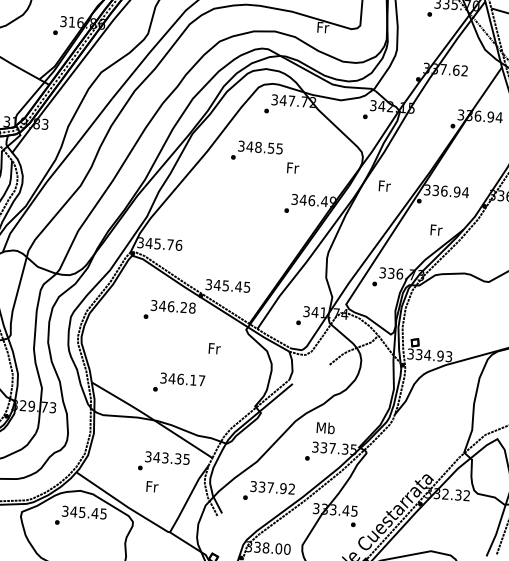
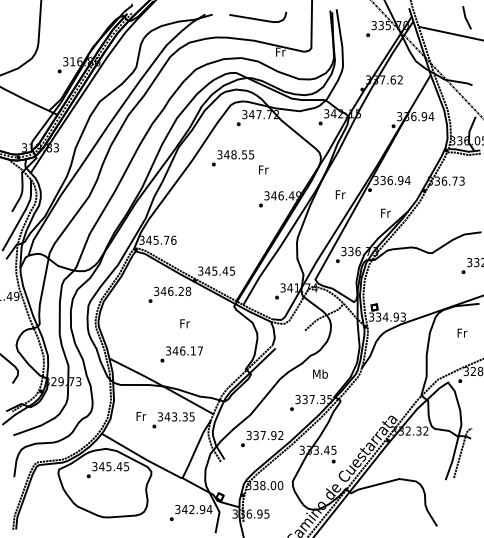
text: (384, 185) -> (340, 194), moved
text: (213, 348) -> (184, 323), moved
text: (325, 427) -> (320, 373), moved
text: (152, 486) -> (141, 416), moved

